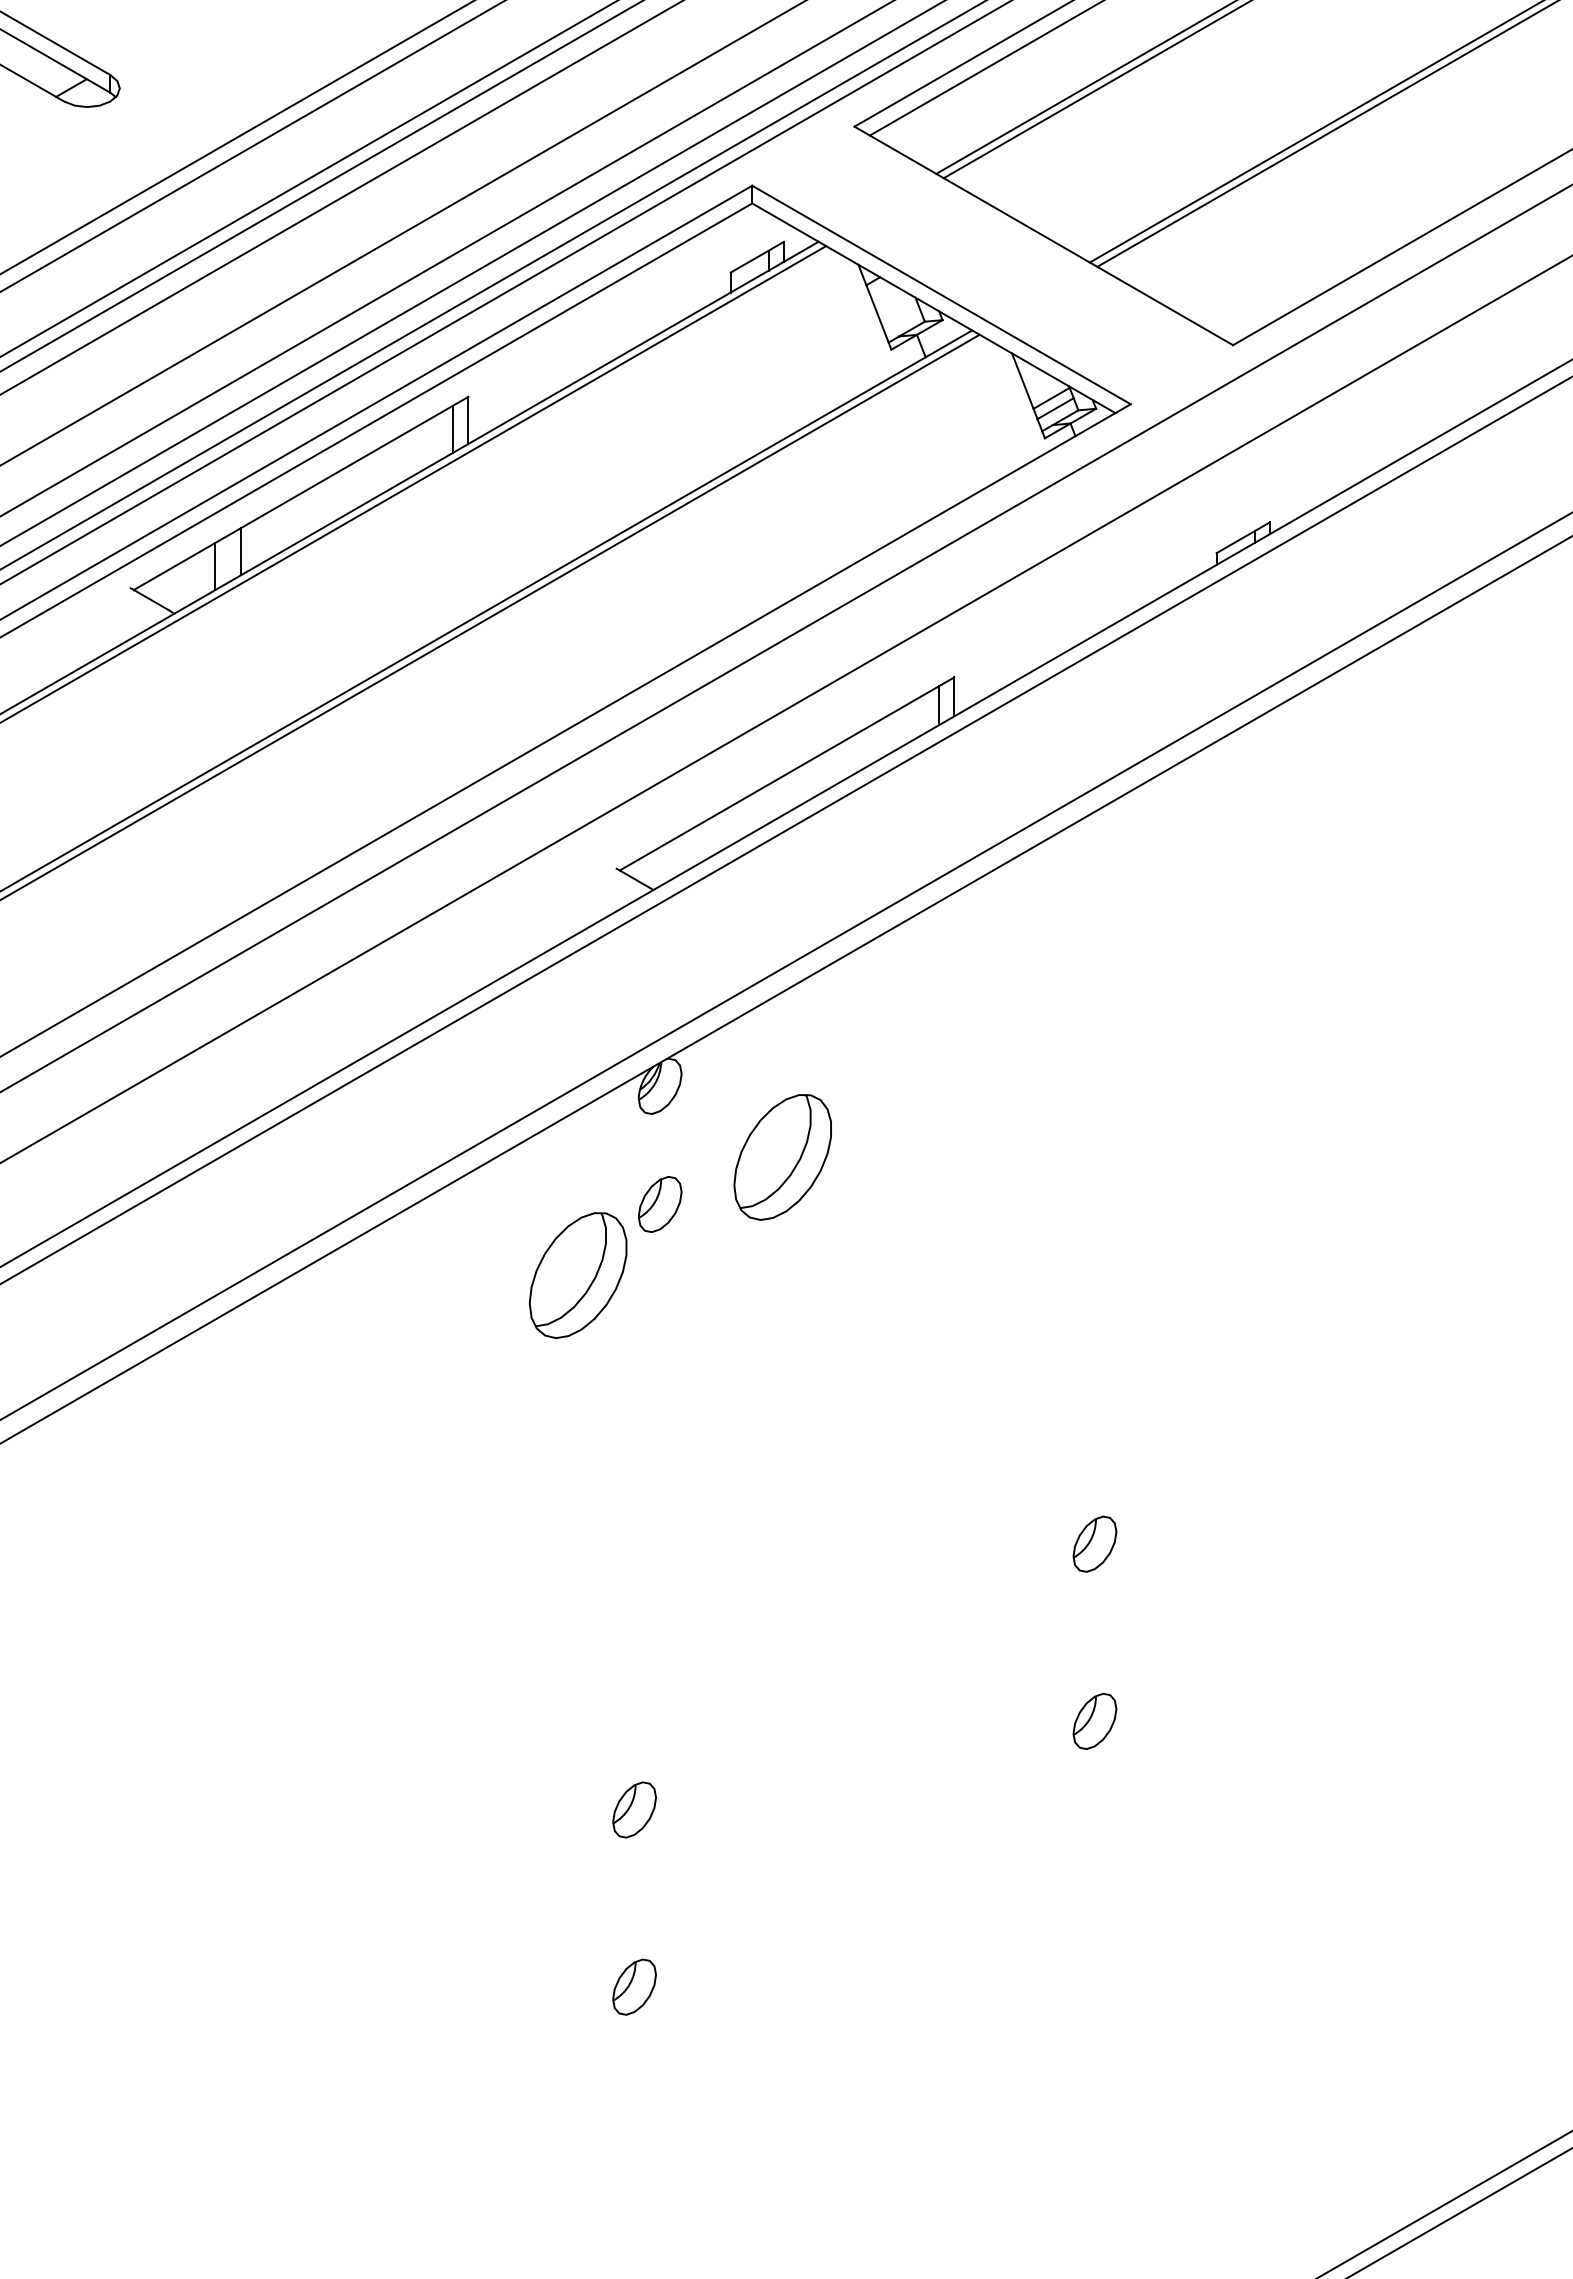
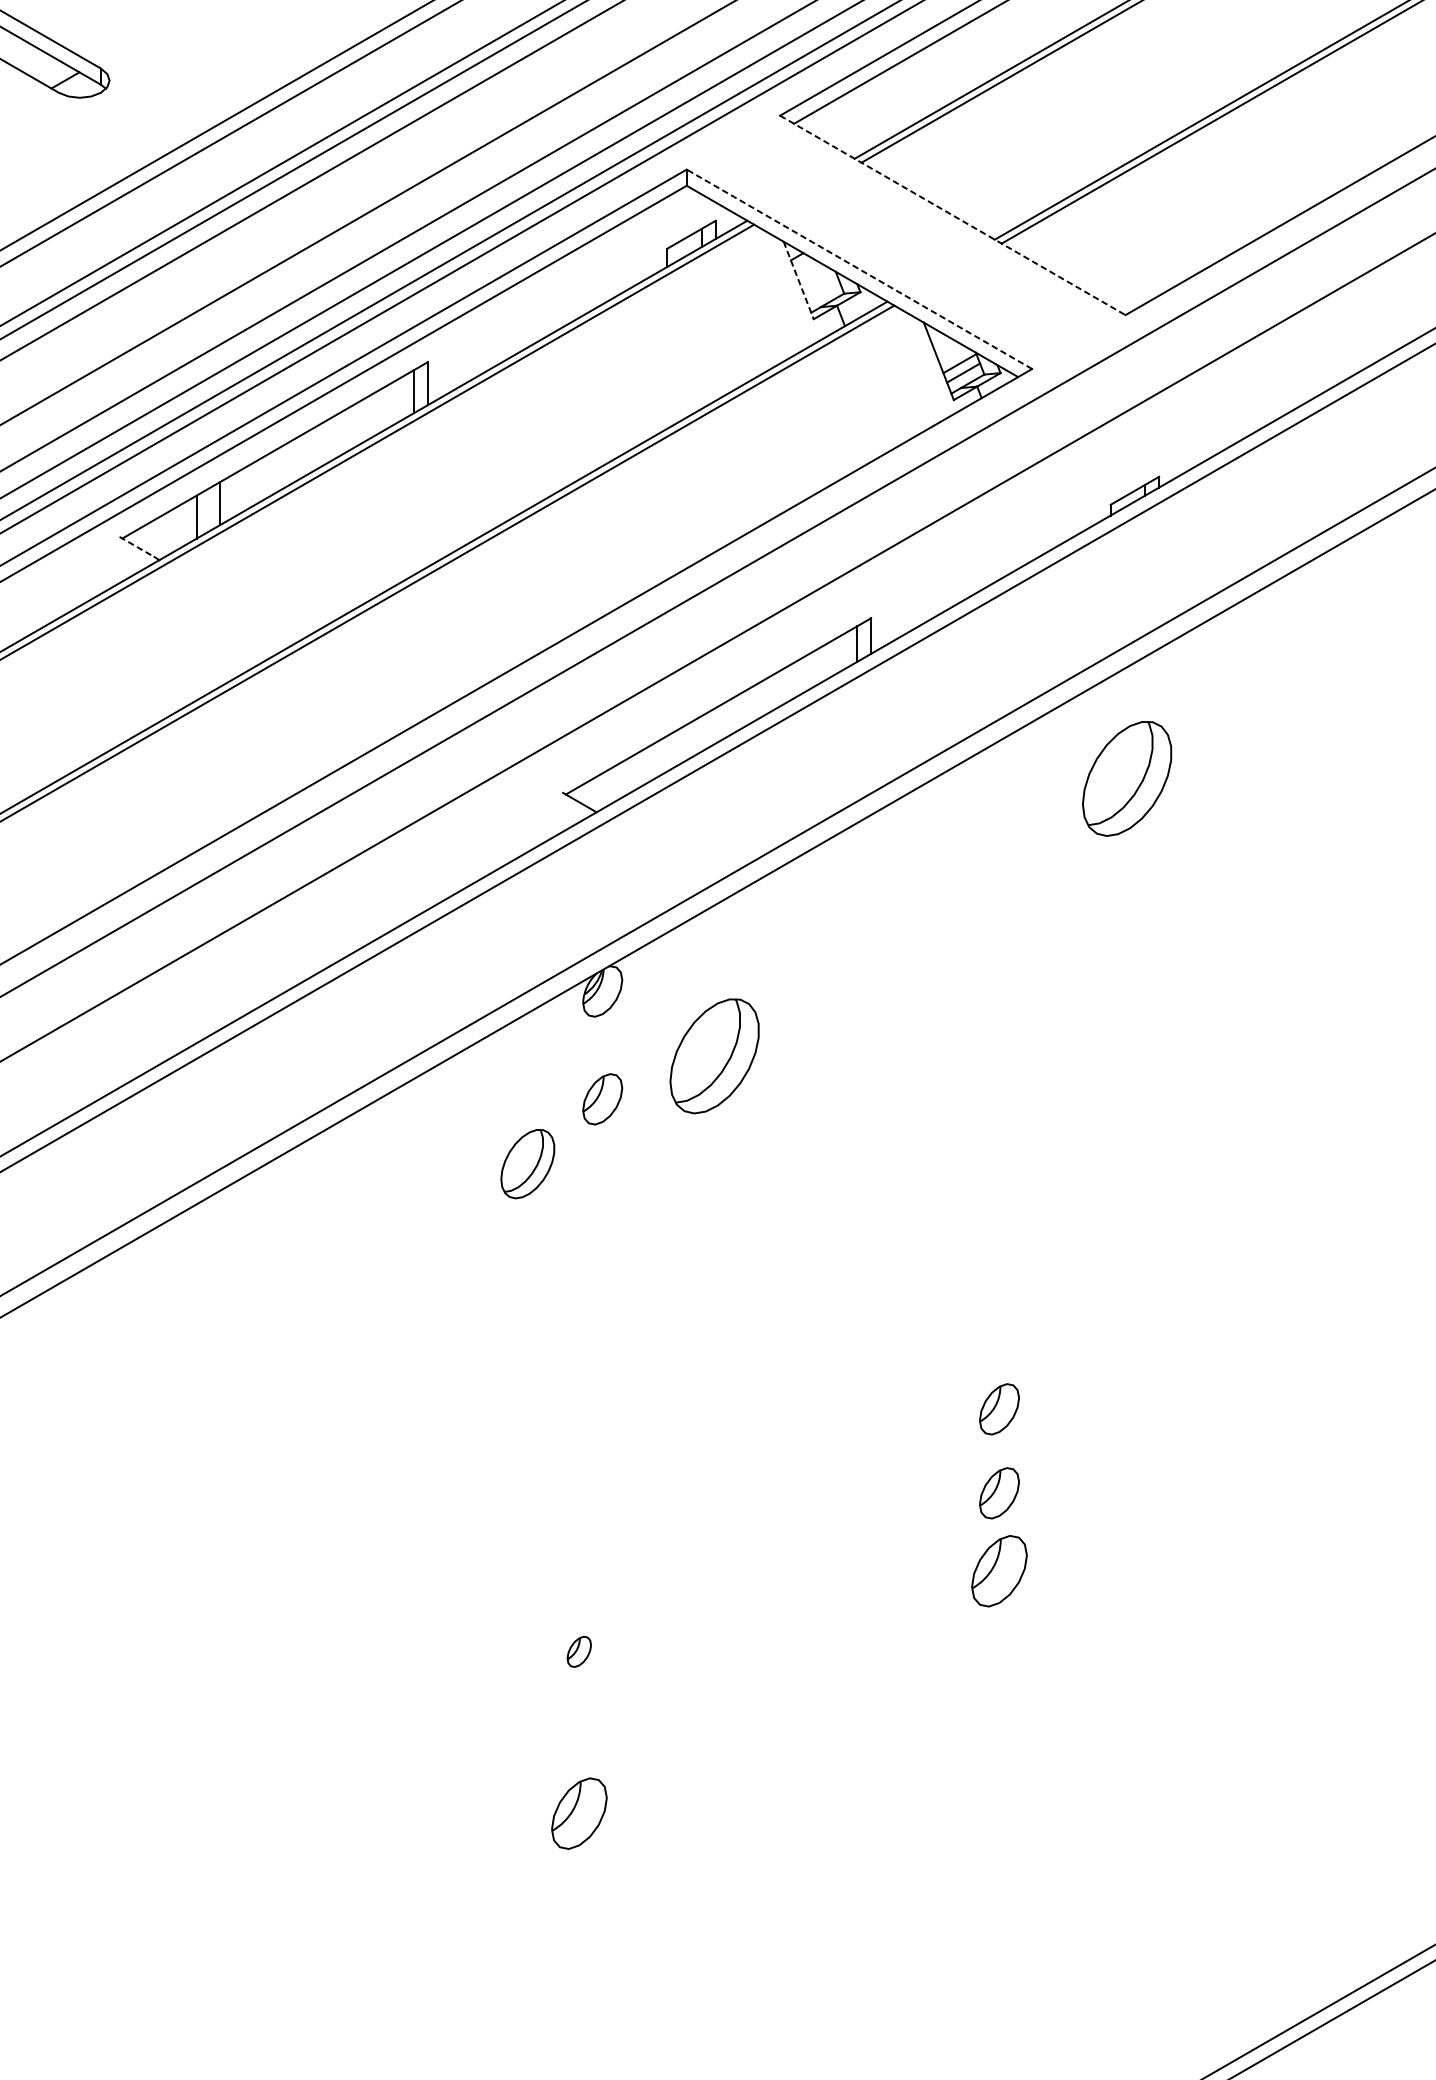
line: (1043, 235) -> (952, 215), solid -> dashed
line: (941, 295) -> (859, 269), solid -> dashed
line: (874, 307) -> (798, 280), solid -> dashed
line: (150, 599) -> (137, 547), solid -> dashed
part: (1234, 853) -> (1126, 778), added
part: (577, 1275) -> (527, 1164), size x0.6
part: (1094, 1635) -> (999, 1492), added
part: (1094, 1720) -> (999, 1570), size x1.4
part: (634, 1809) -> (579, 1651), size x0.6
part: (634, 1986) -> (579, 1812), size x1.4

